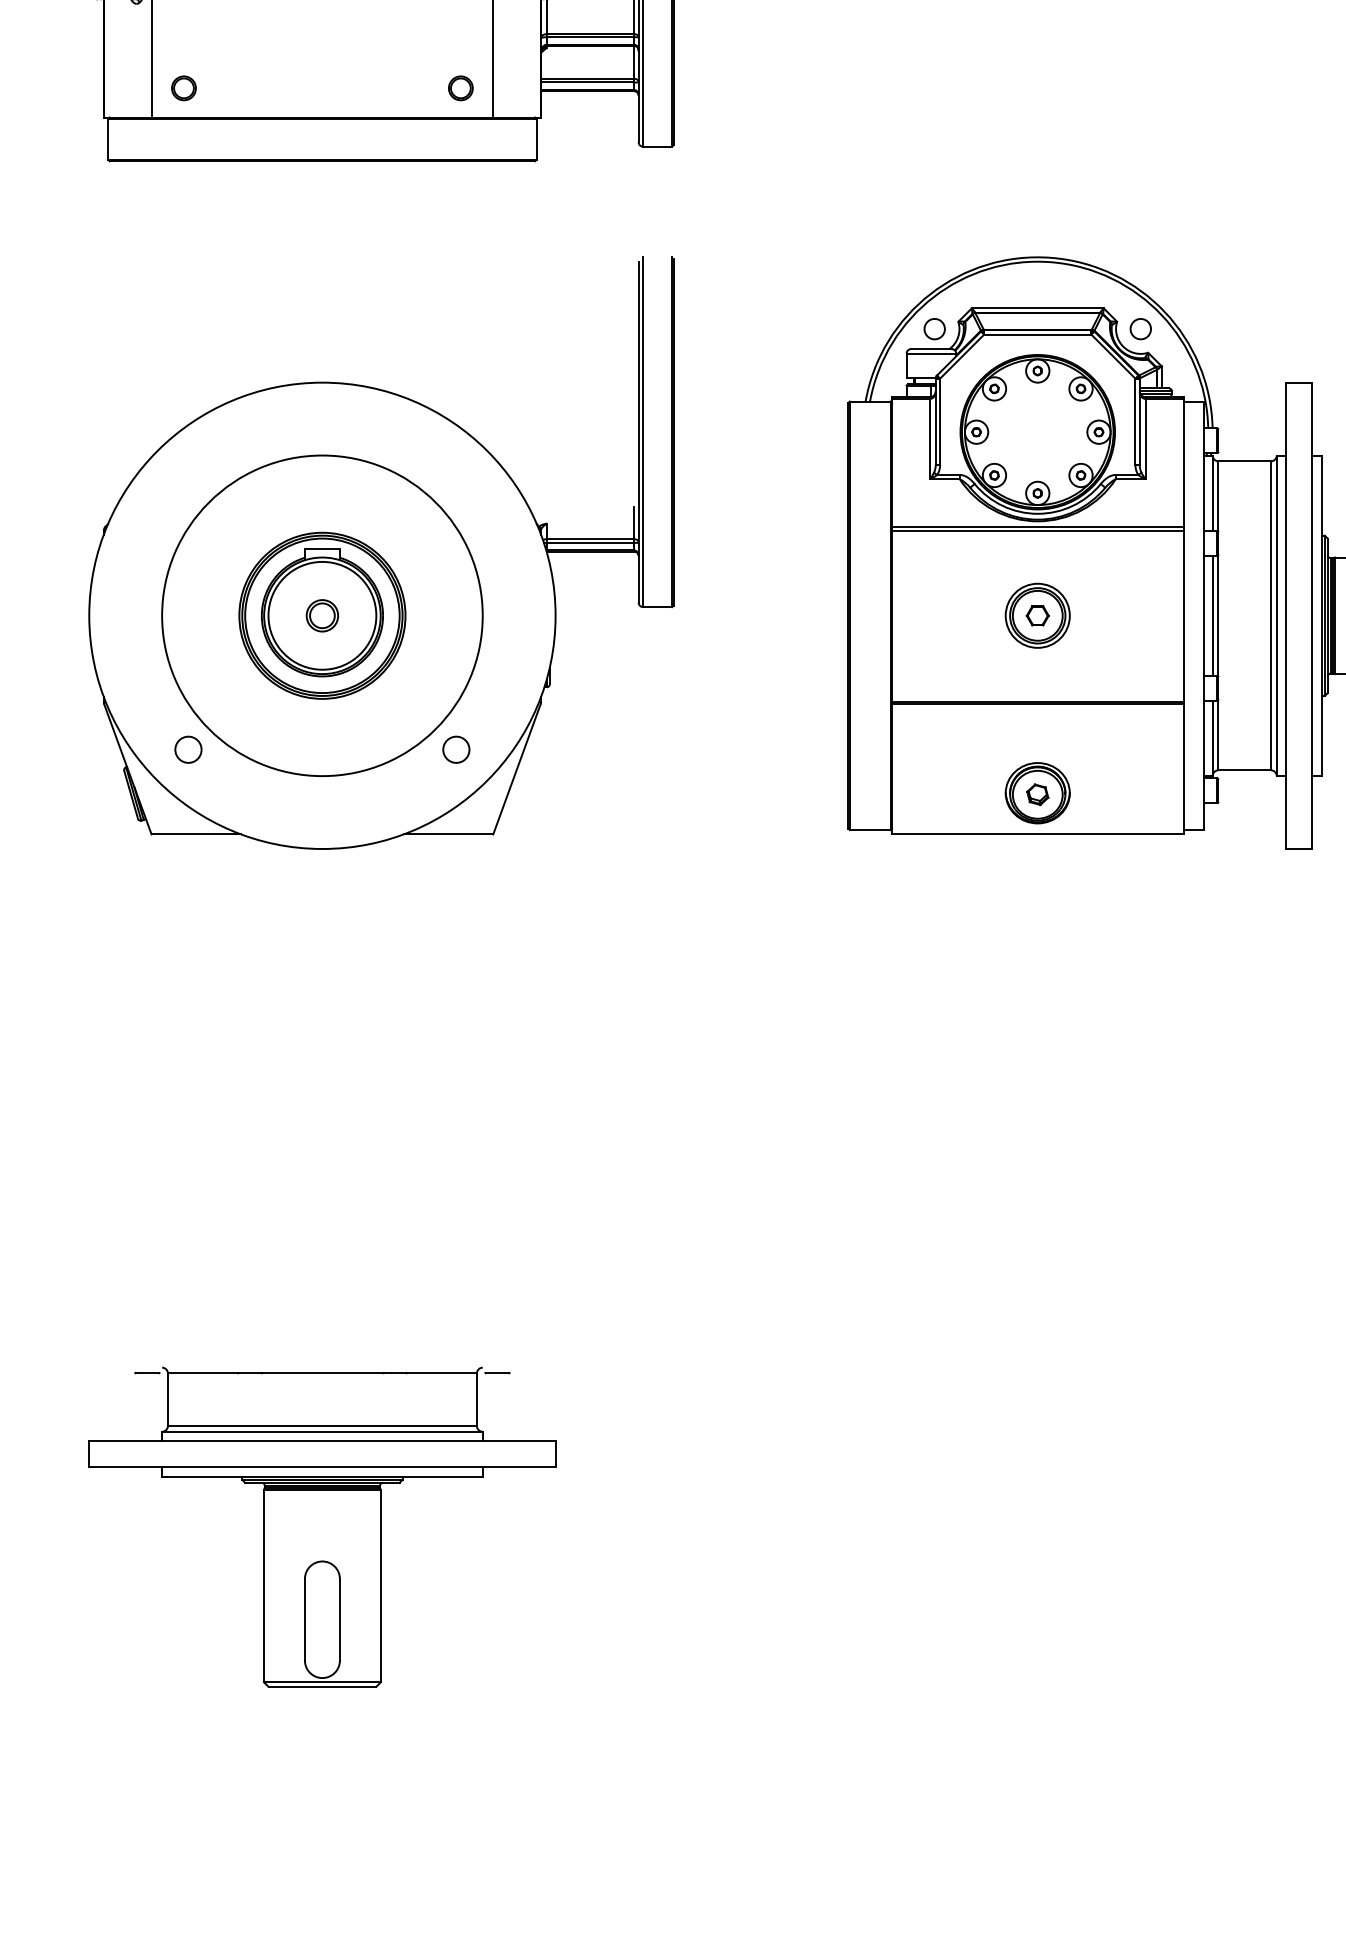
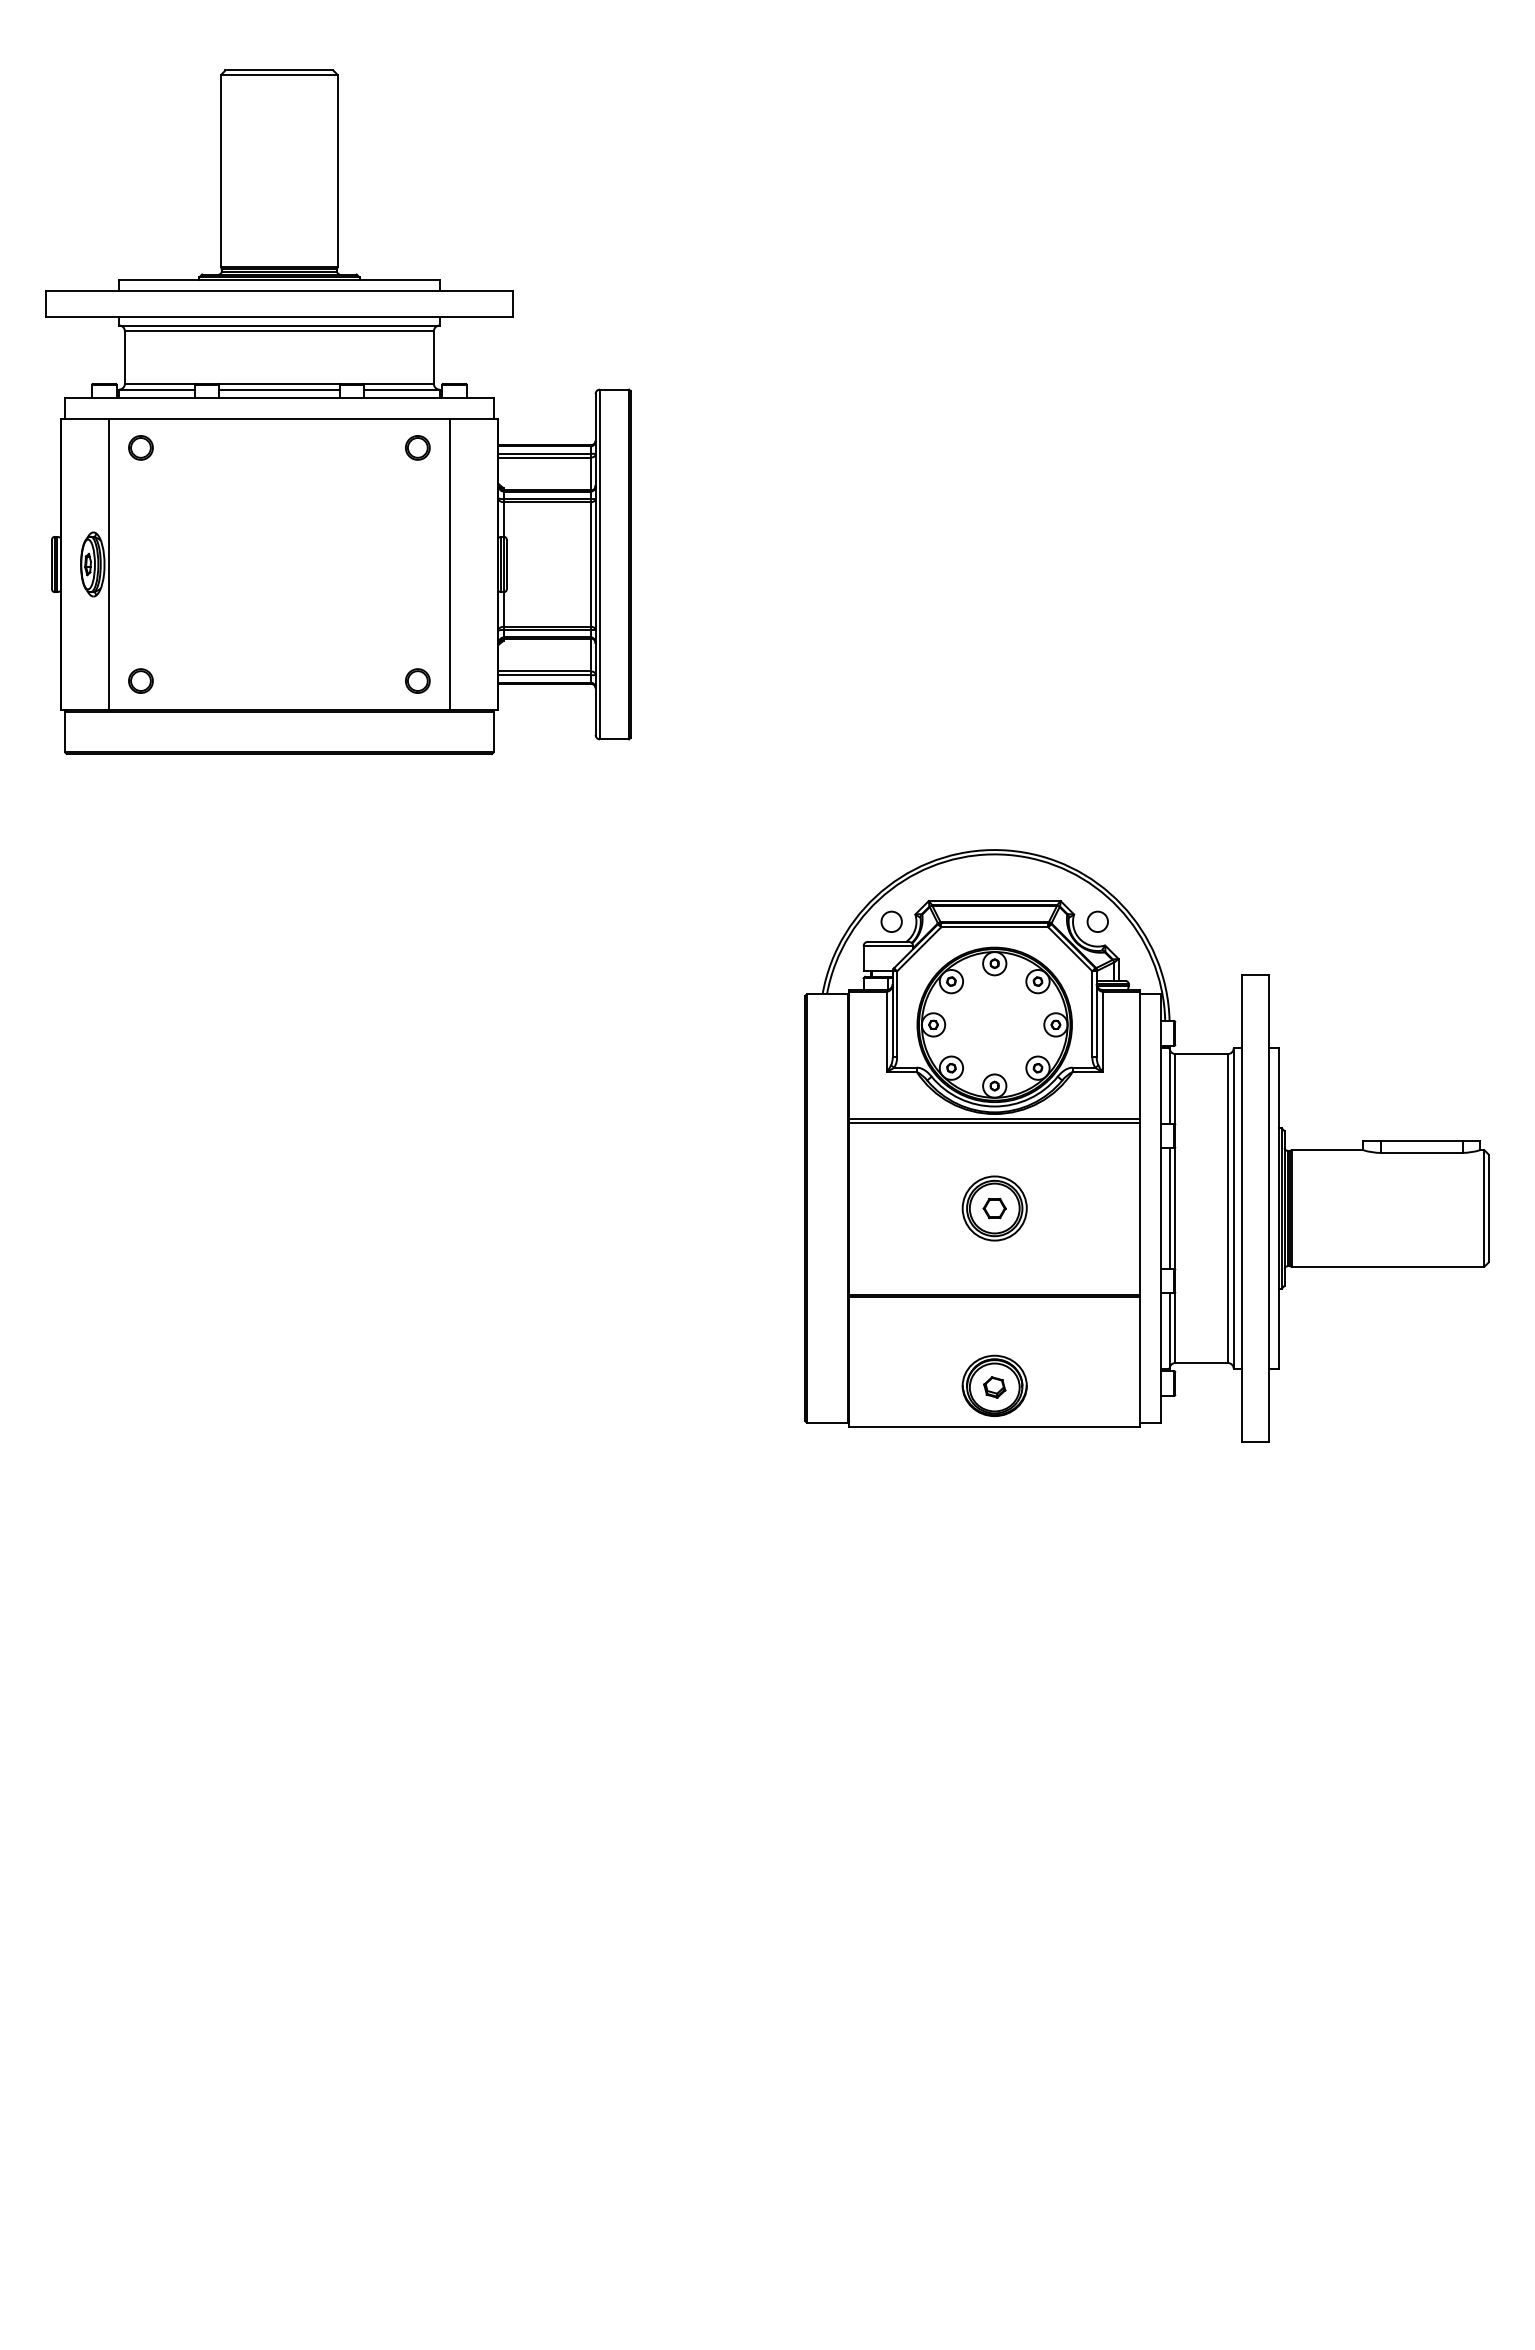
part: (381, 552) -> (338, 1145), removed
part: (322, 1526) -> (279, 2119), removed

